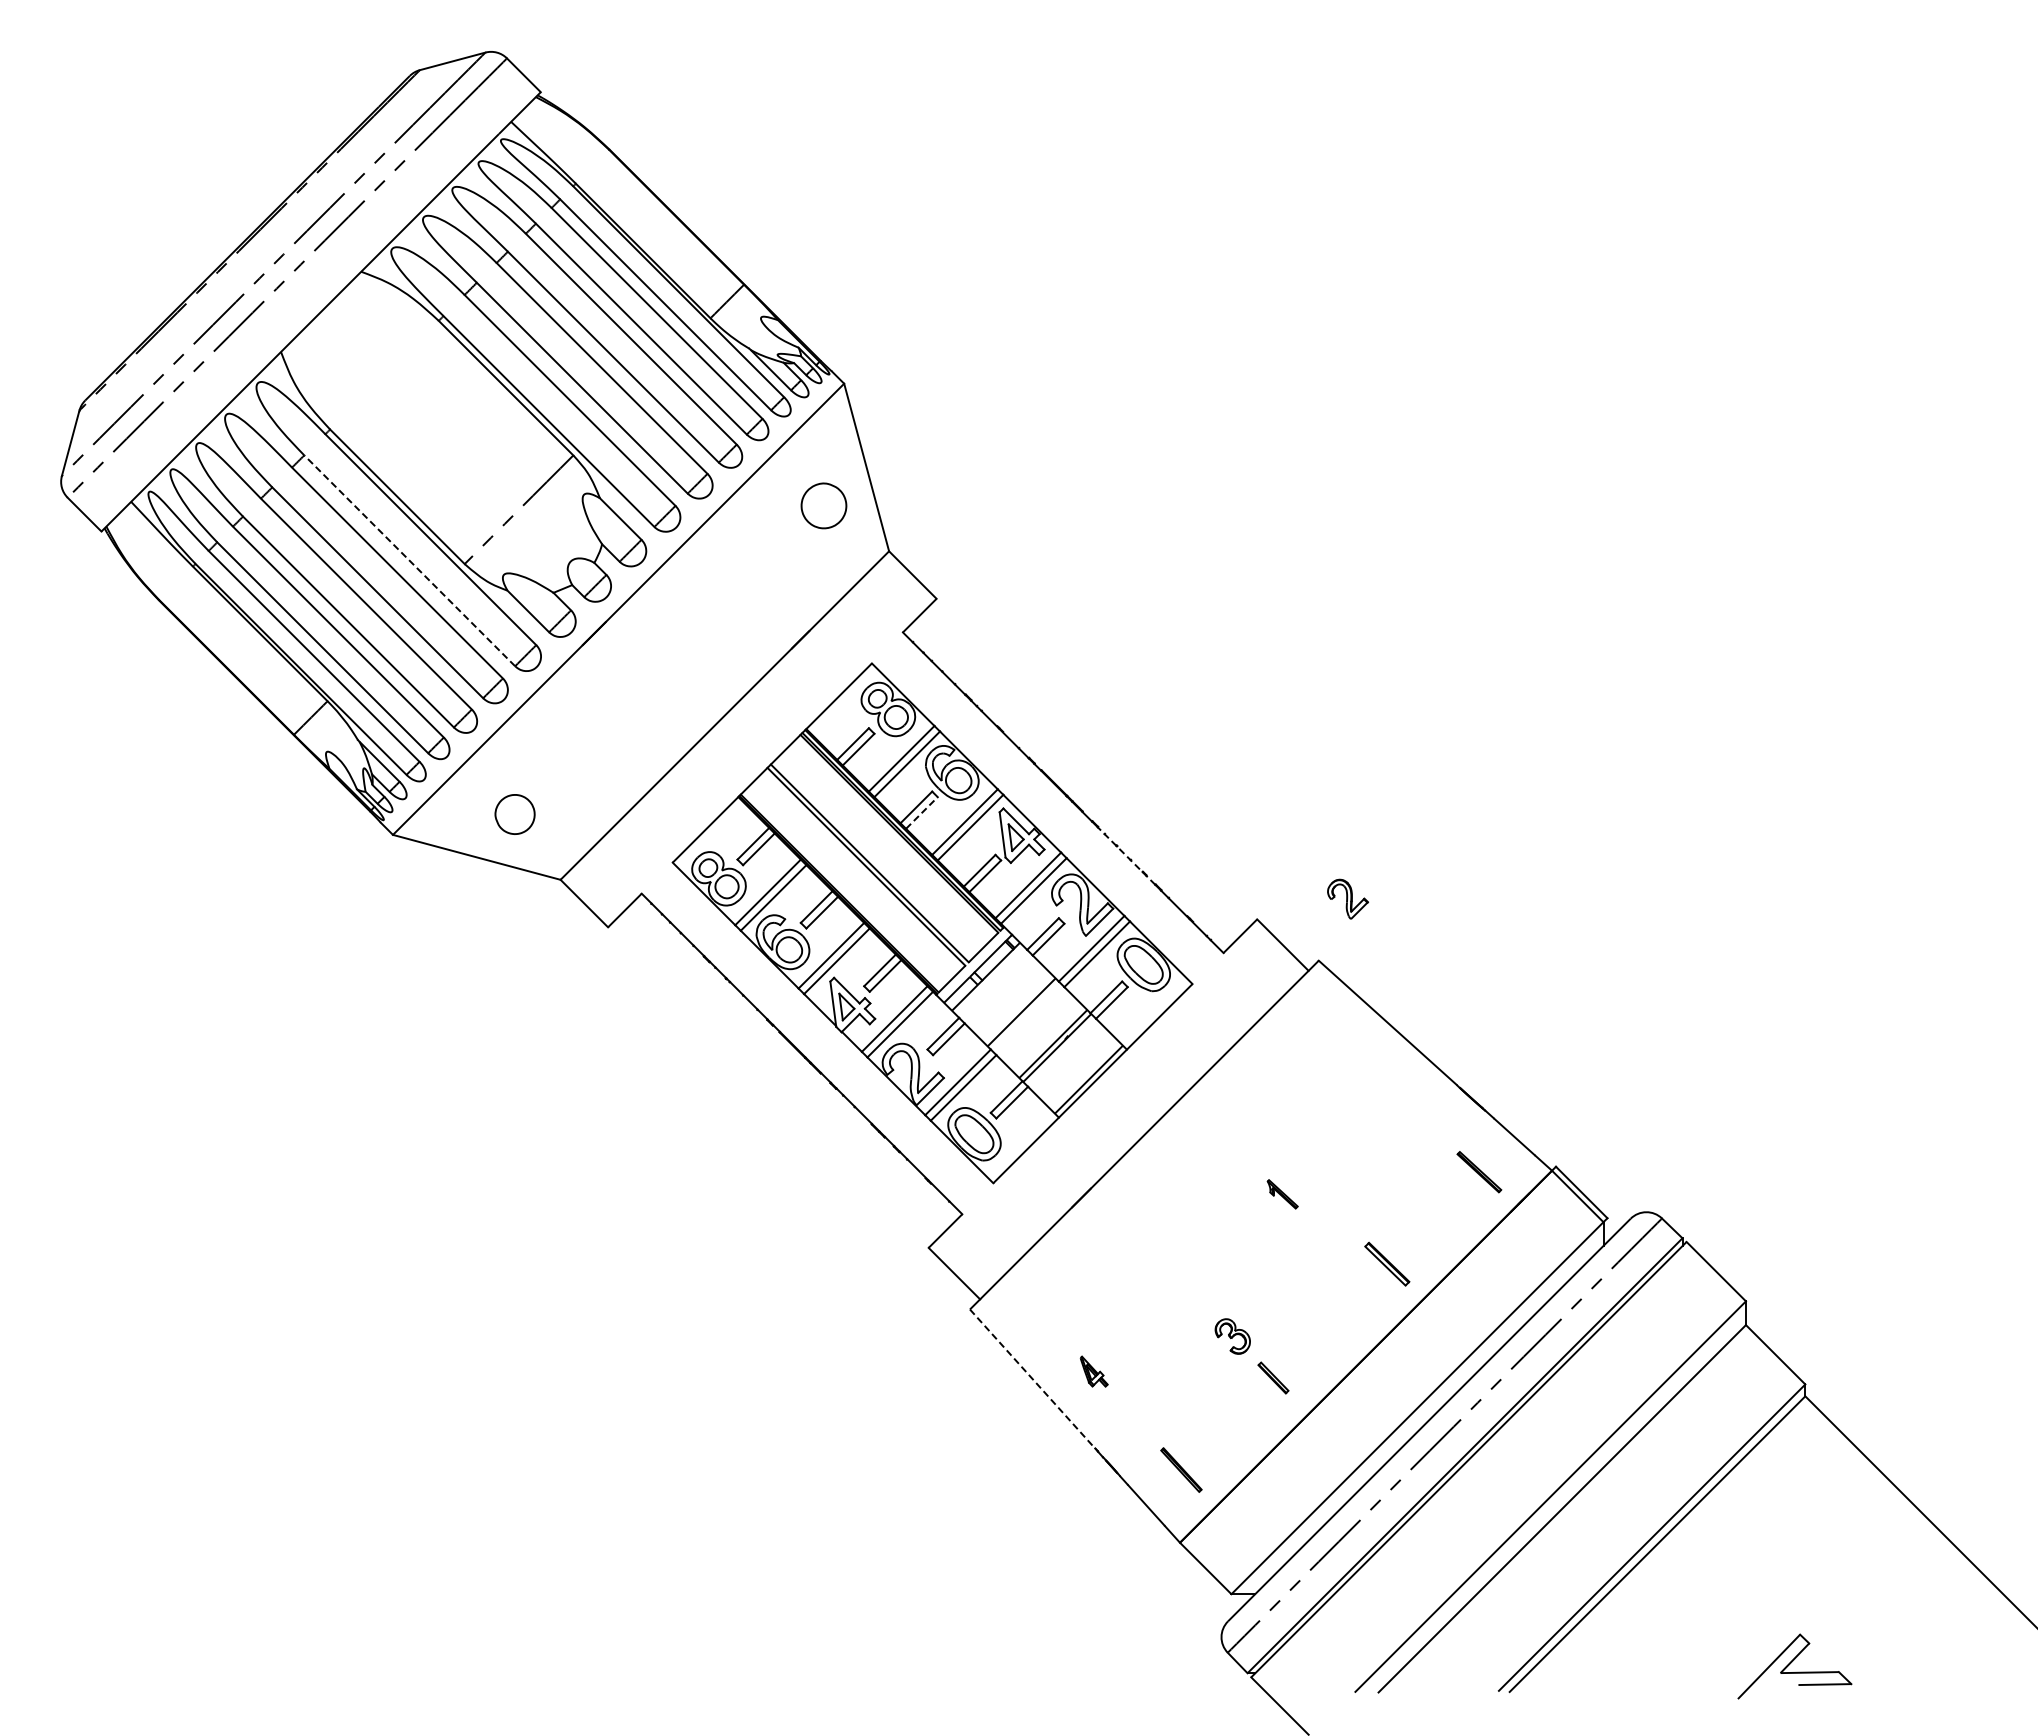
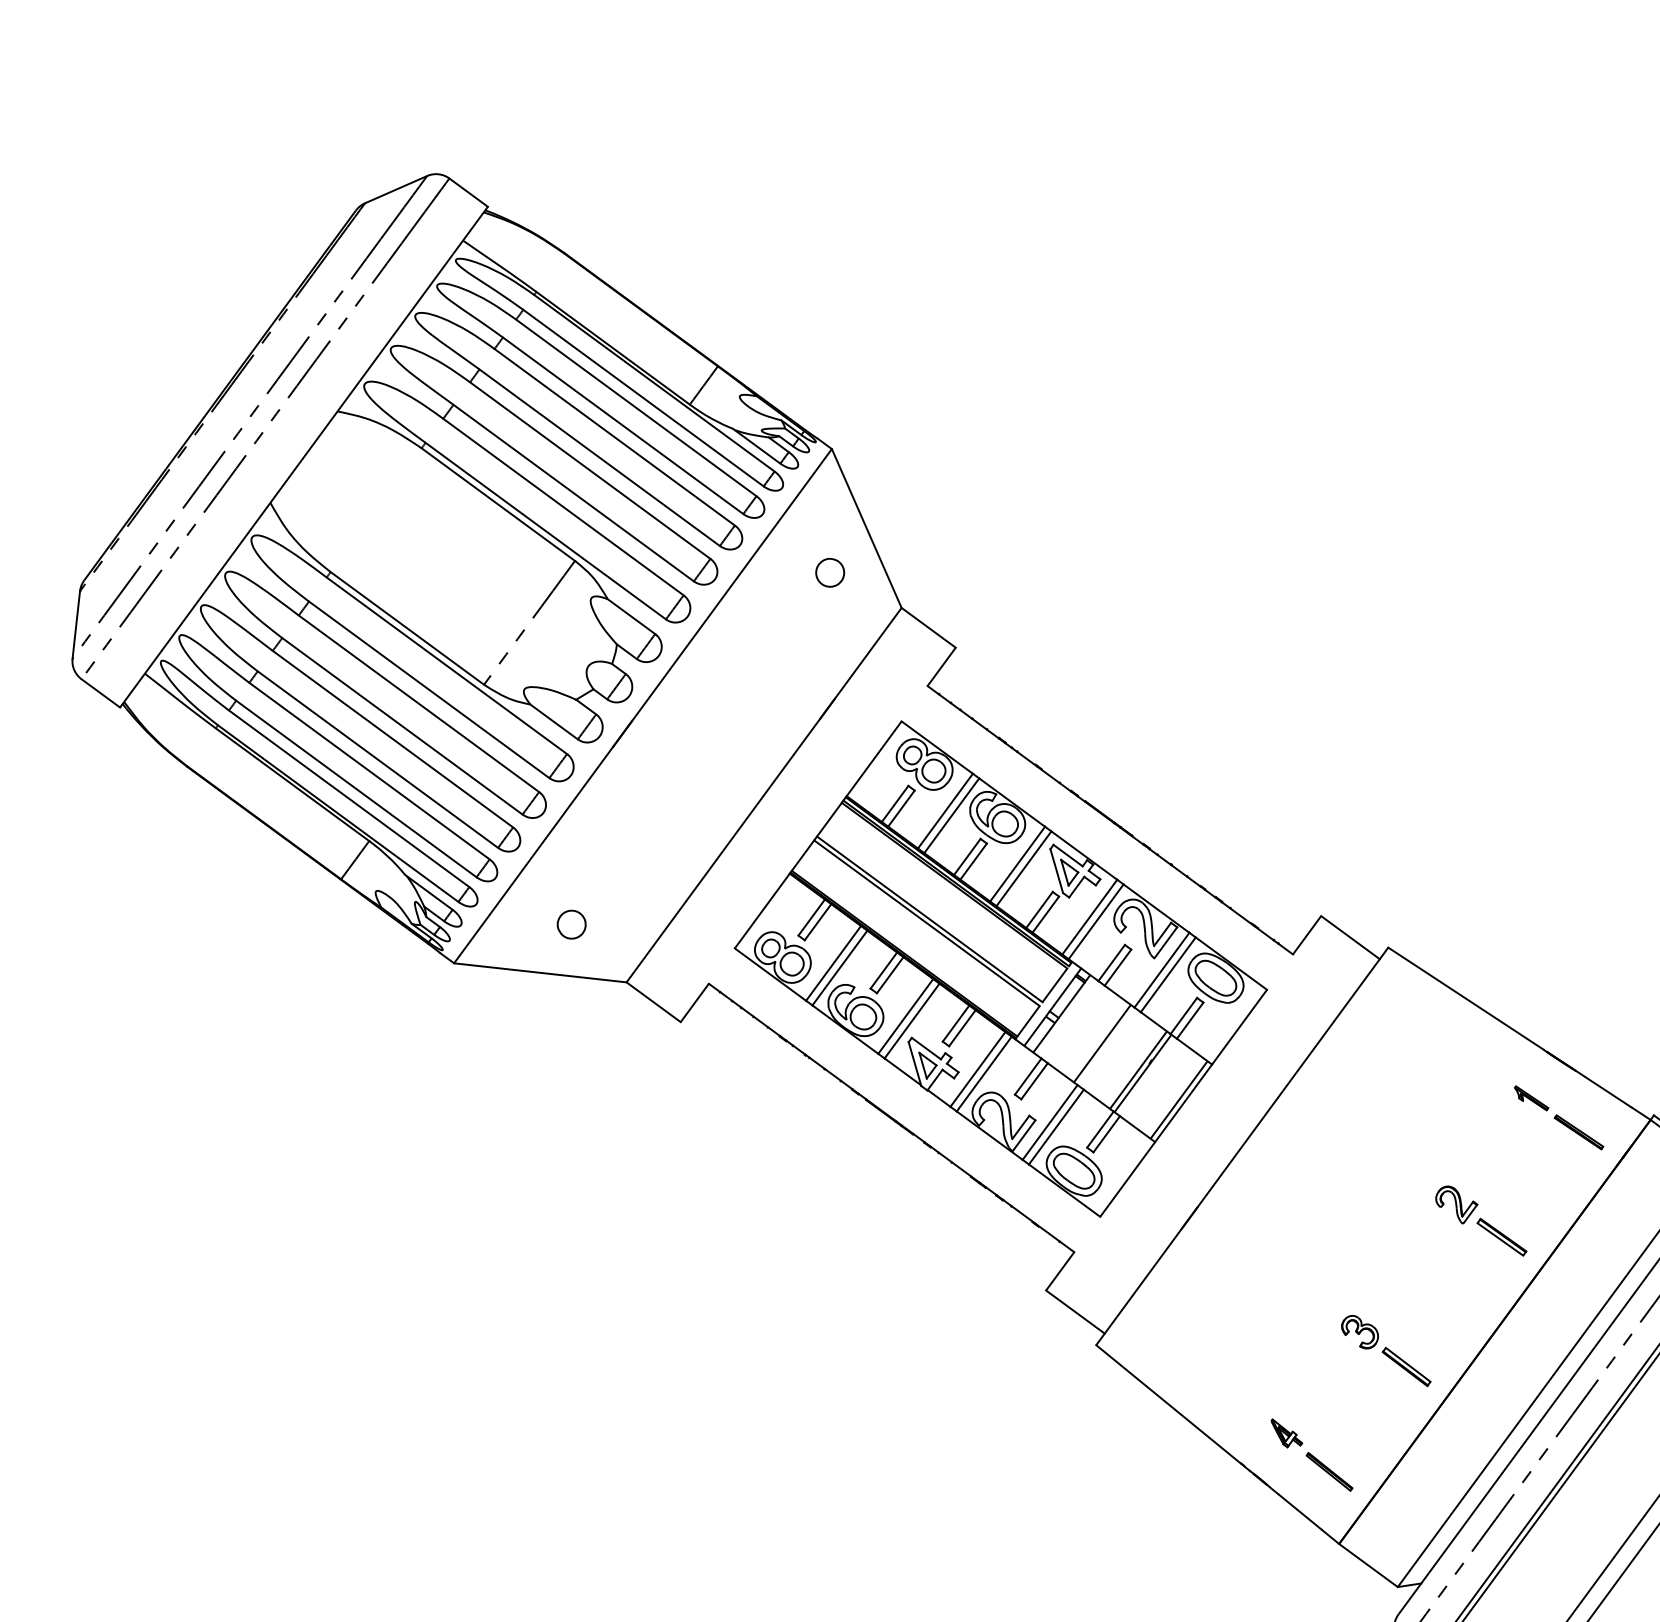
part: (823, 505) -> (829, 572), size x0.62
line: (409, 560) -> (428, 689), dashed -> solid
line: (922, 812) -> (974, 861), dashed -> solid
part: (514, 814) -> (571, 924), size x0.71
line: (1126, 856) -> (1182, 873), dashed -> solid
part: (1347, 898) -> (1456, 1204), moved
part: (1282, 1194) -> (1531, 1098), moved
part: (1093, 1371) -> (1286, 1432), moved
part: (1273, 1377) -> (1406, 1366), size x1.43
line: (1032, 1379) -> (1168, 1404), dashed -> solid

